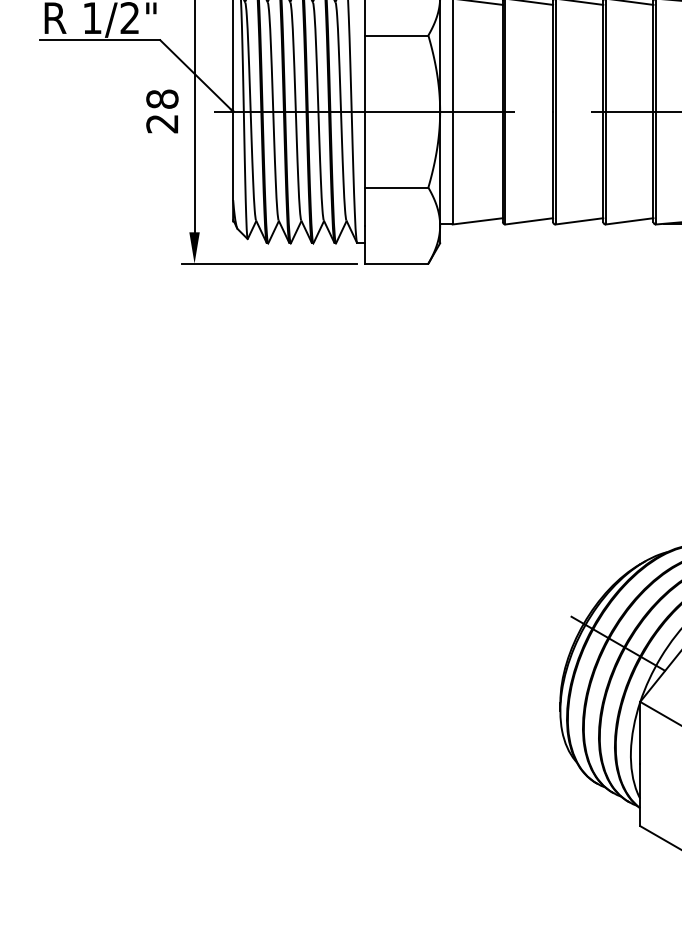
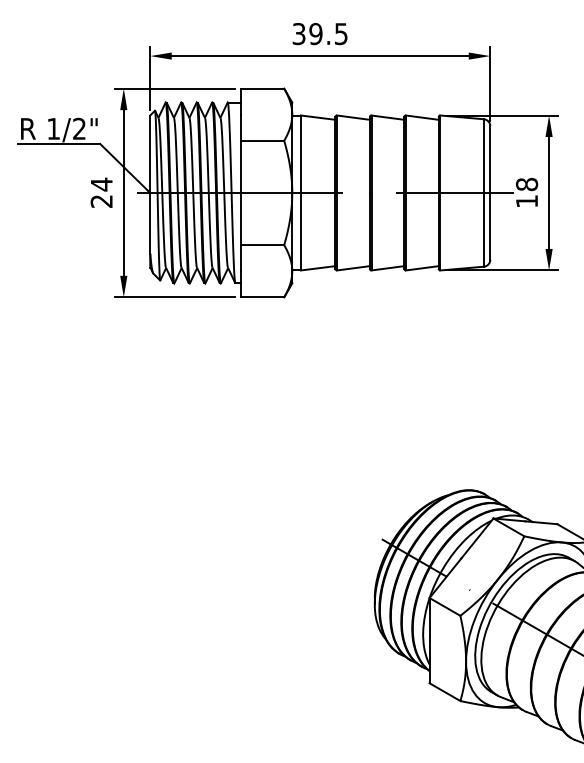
text: (162, 99) -> (101, 184), 28 -> 24

